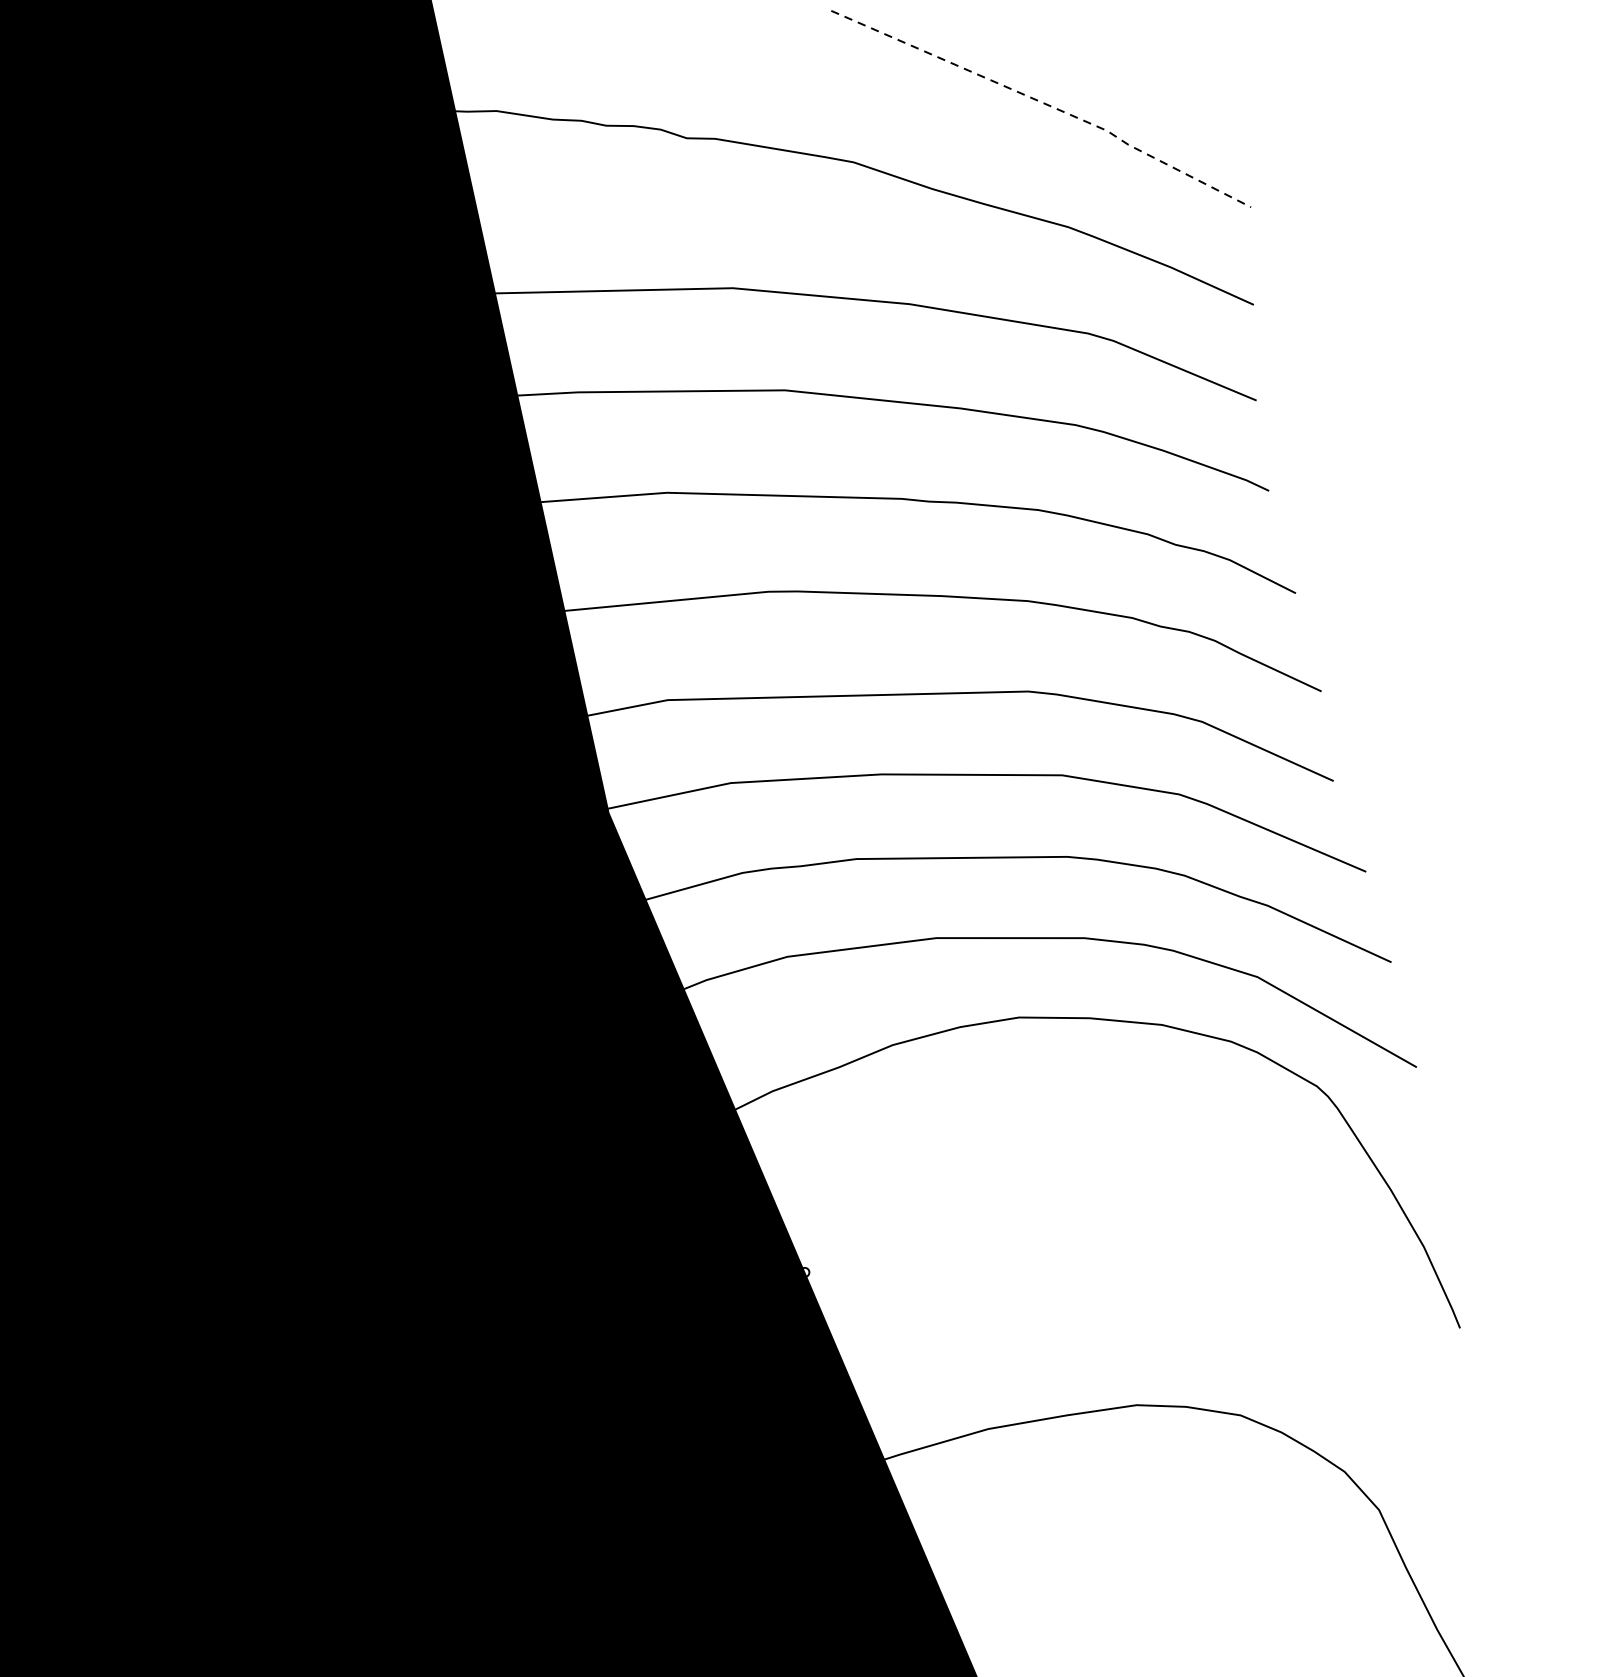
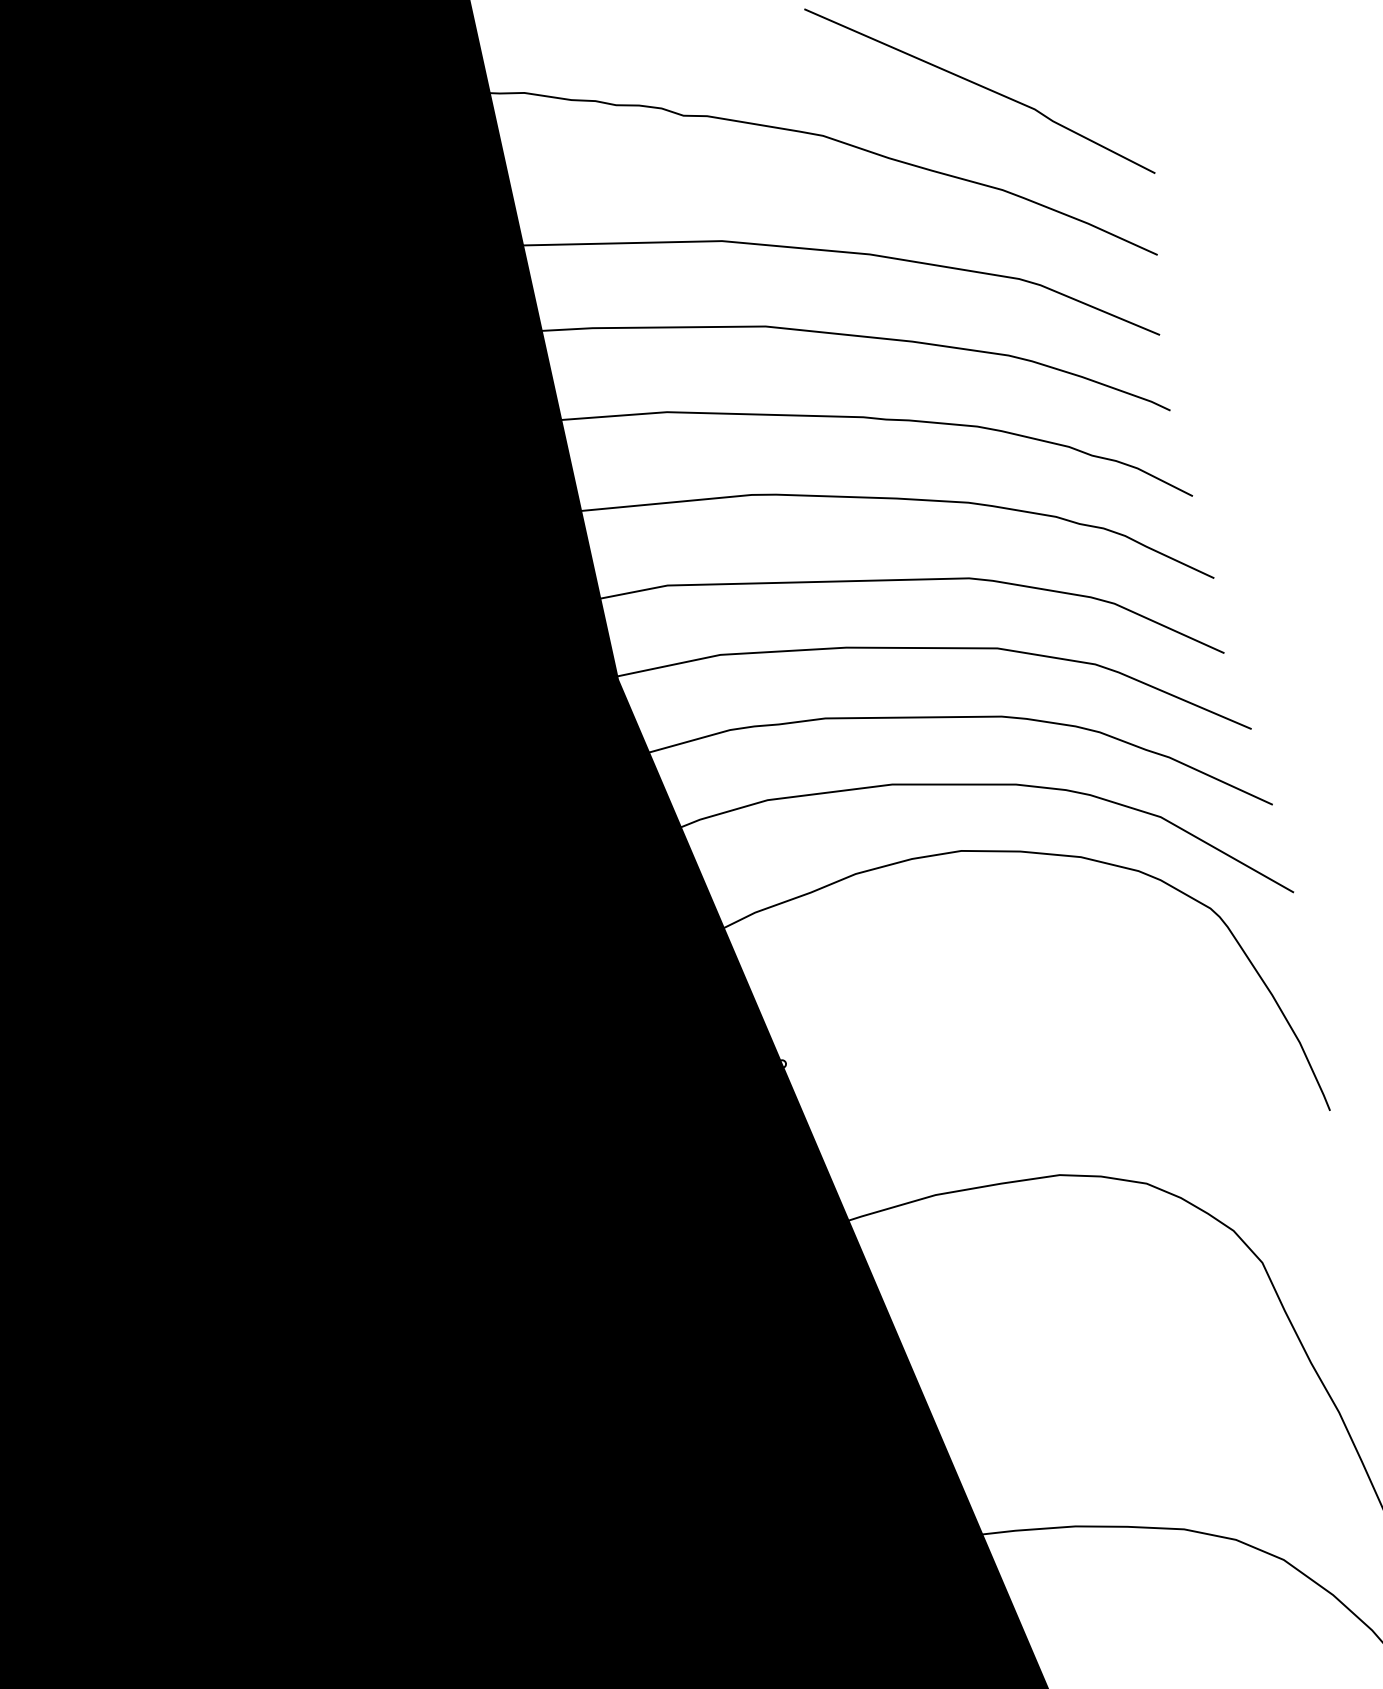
line: (1045, 104) -> (983, 87), dashed -> solid

